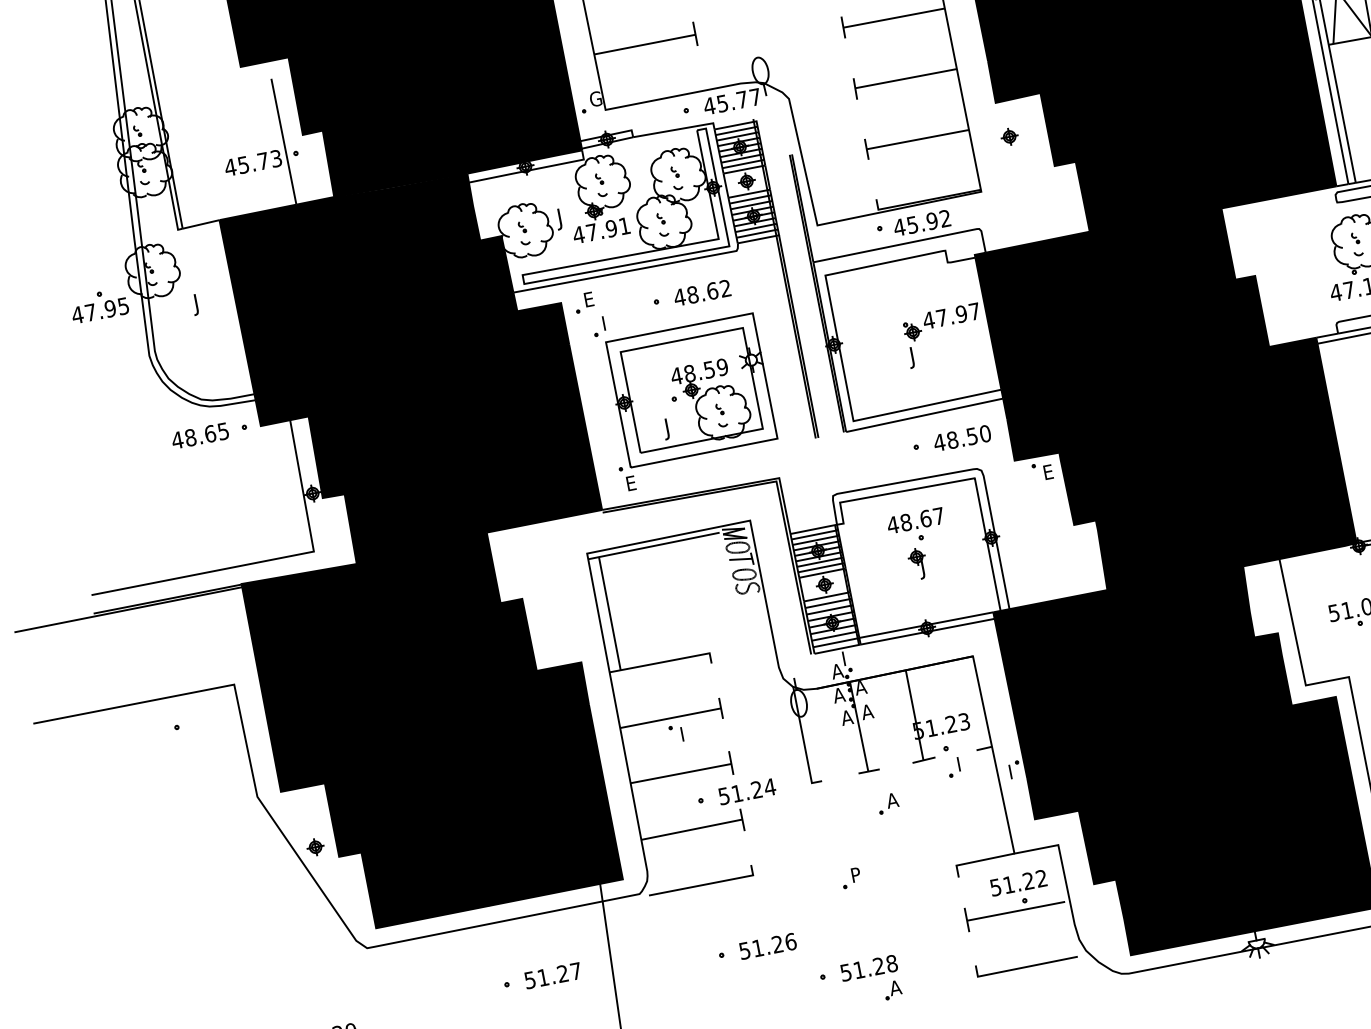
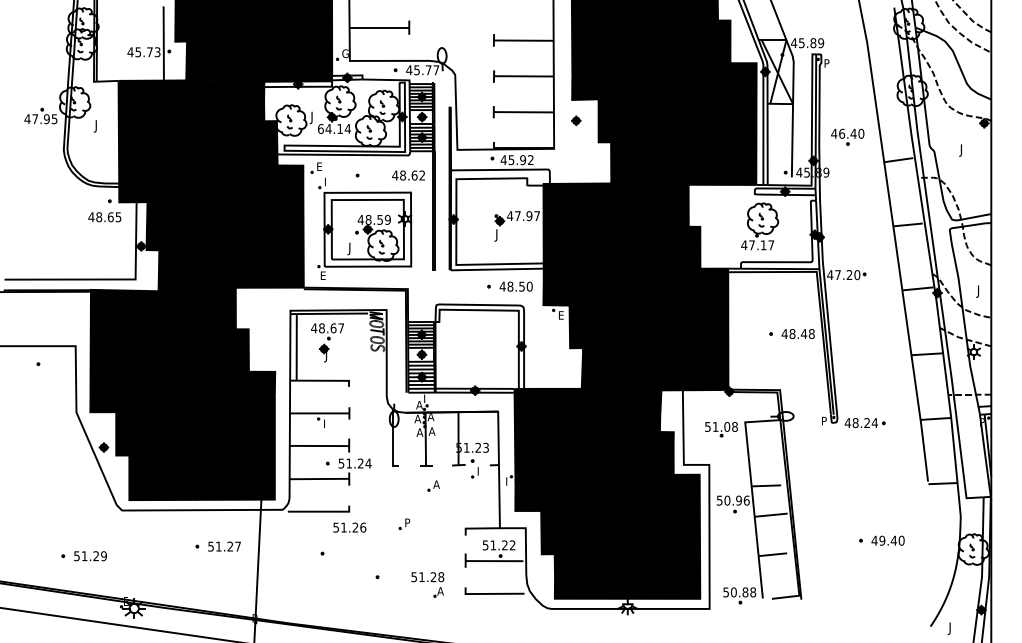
text: (600, 231) -> (333, 129), 47.91 -> 64.14
text: (702, 292) -> (408, 175), moved
text: (199, 436) -> (104, 217), moved
part: (920, 544) -> (327, 342), moved
text: (767, 946) -> (349, 527), moved
part: (871, 980) -> (427, 584), moved

